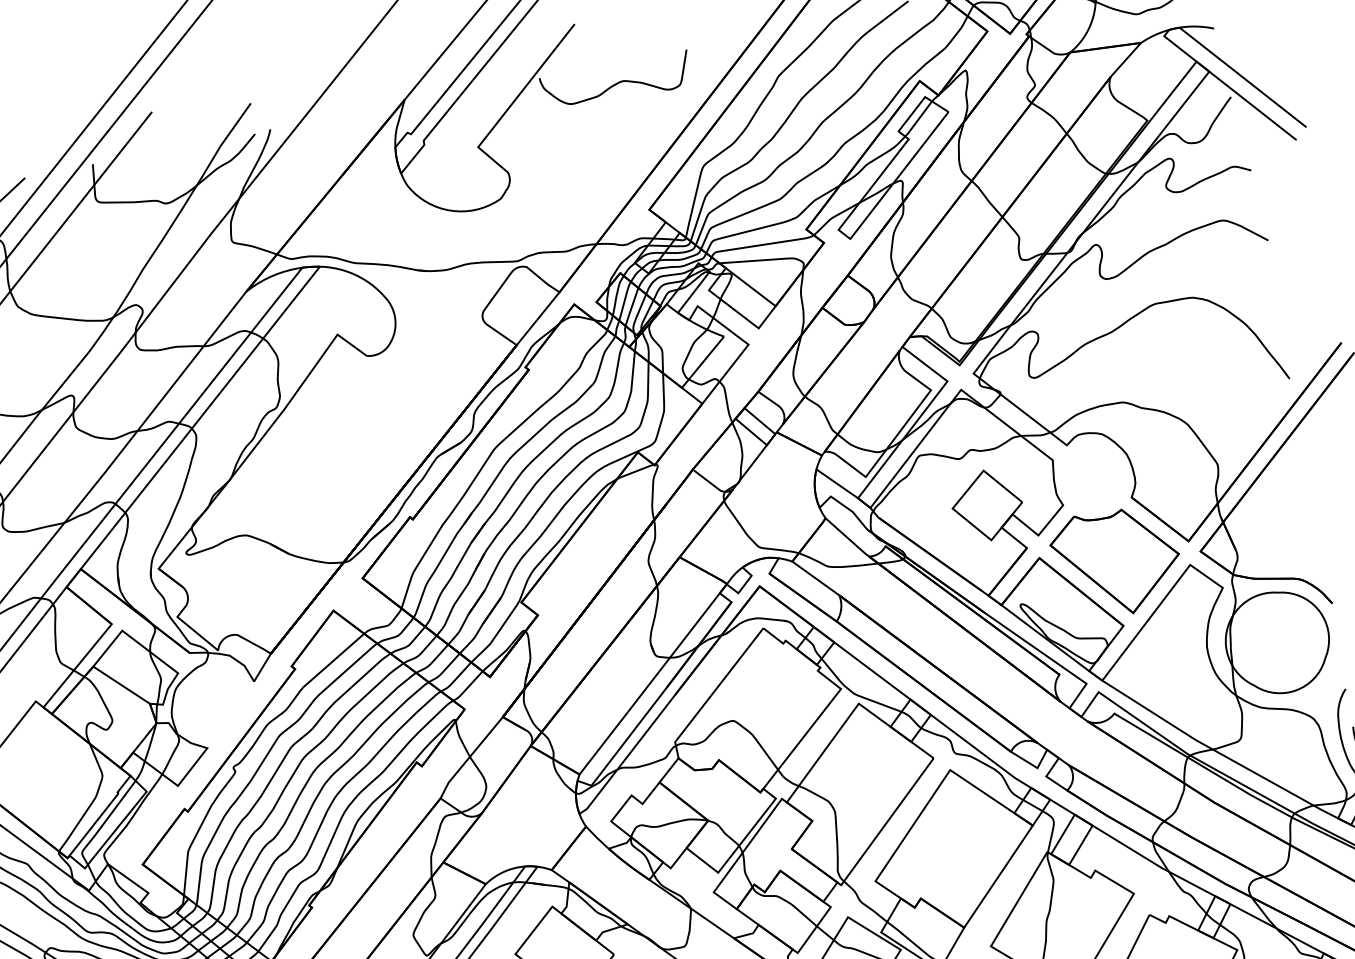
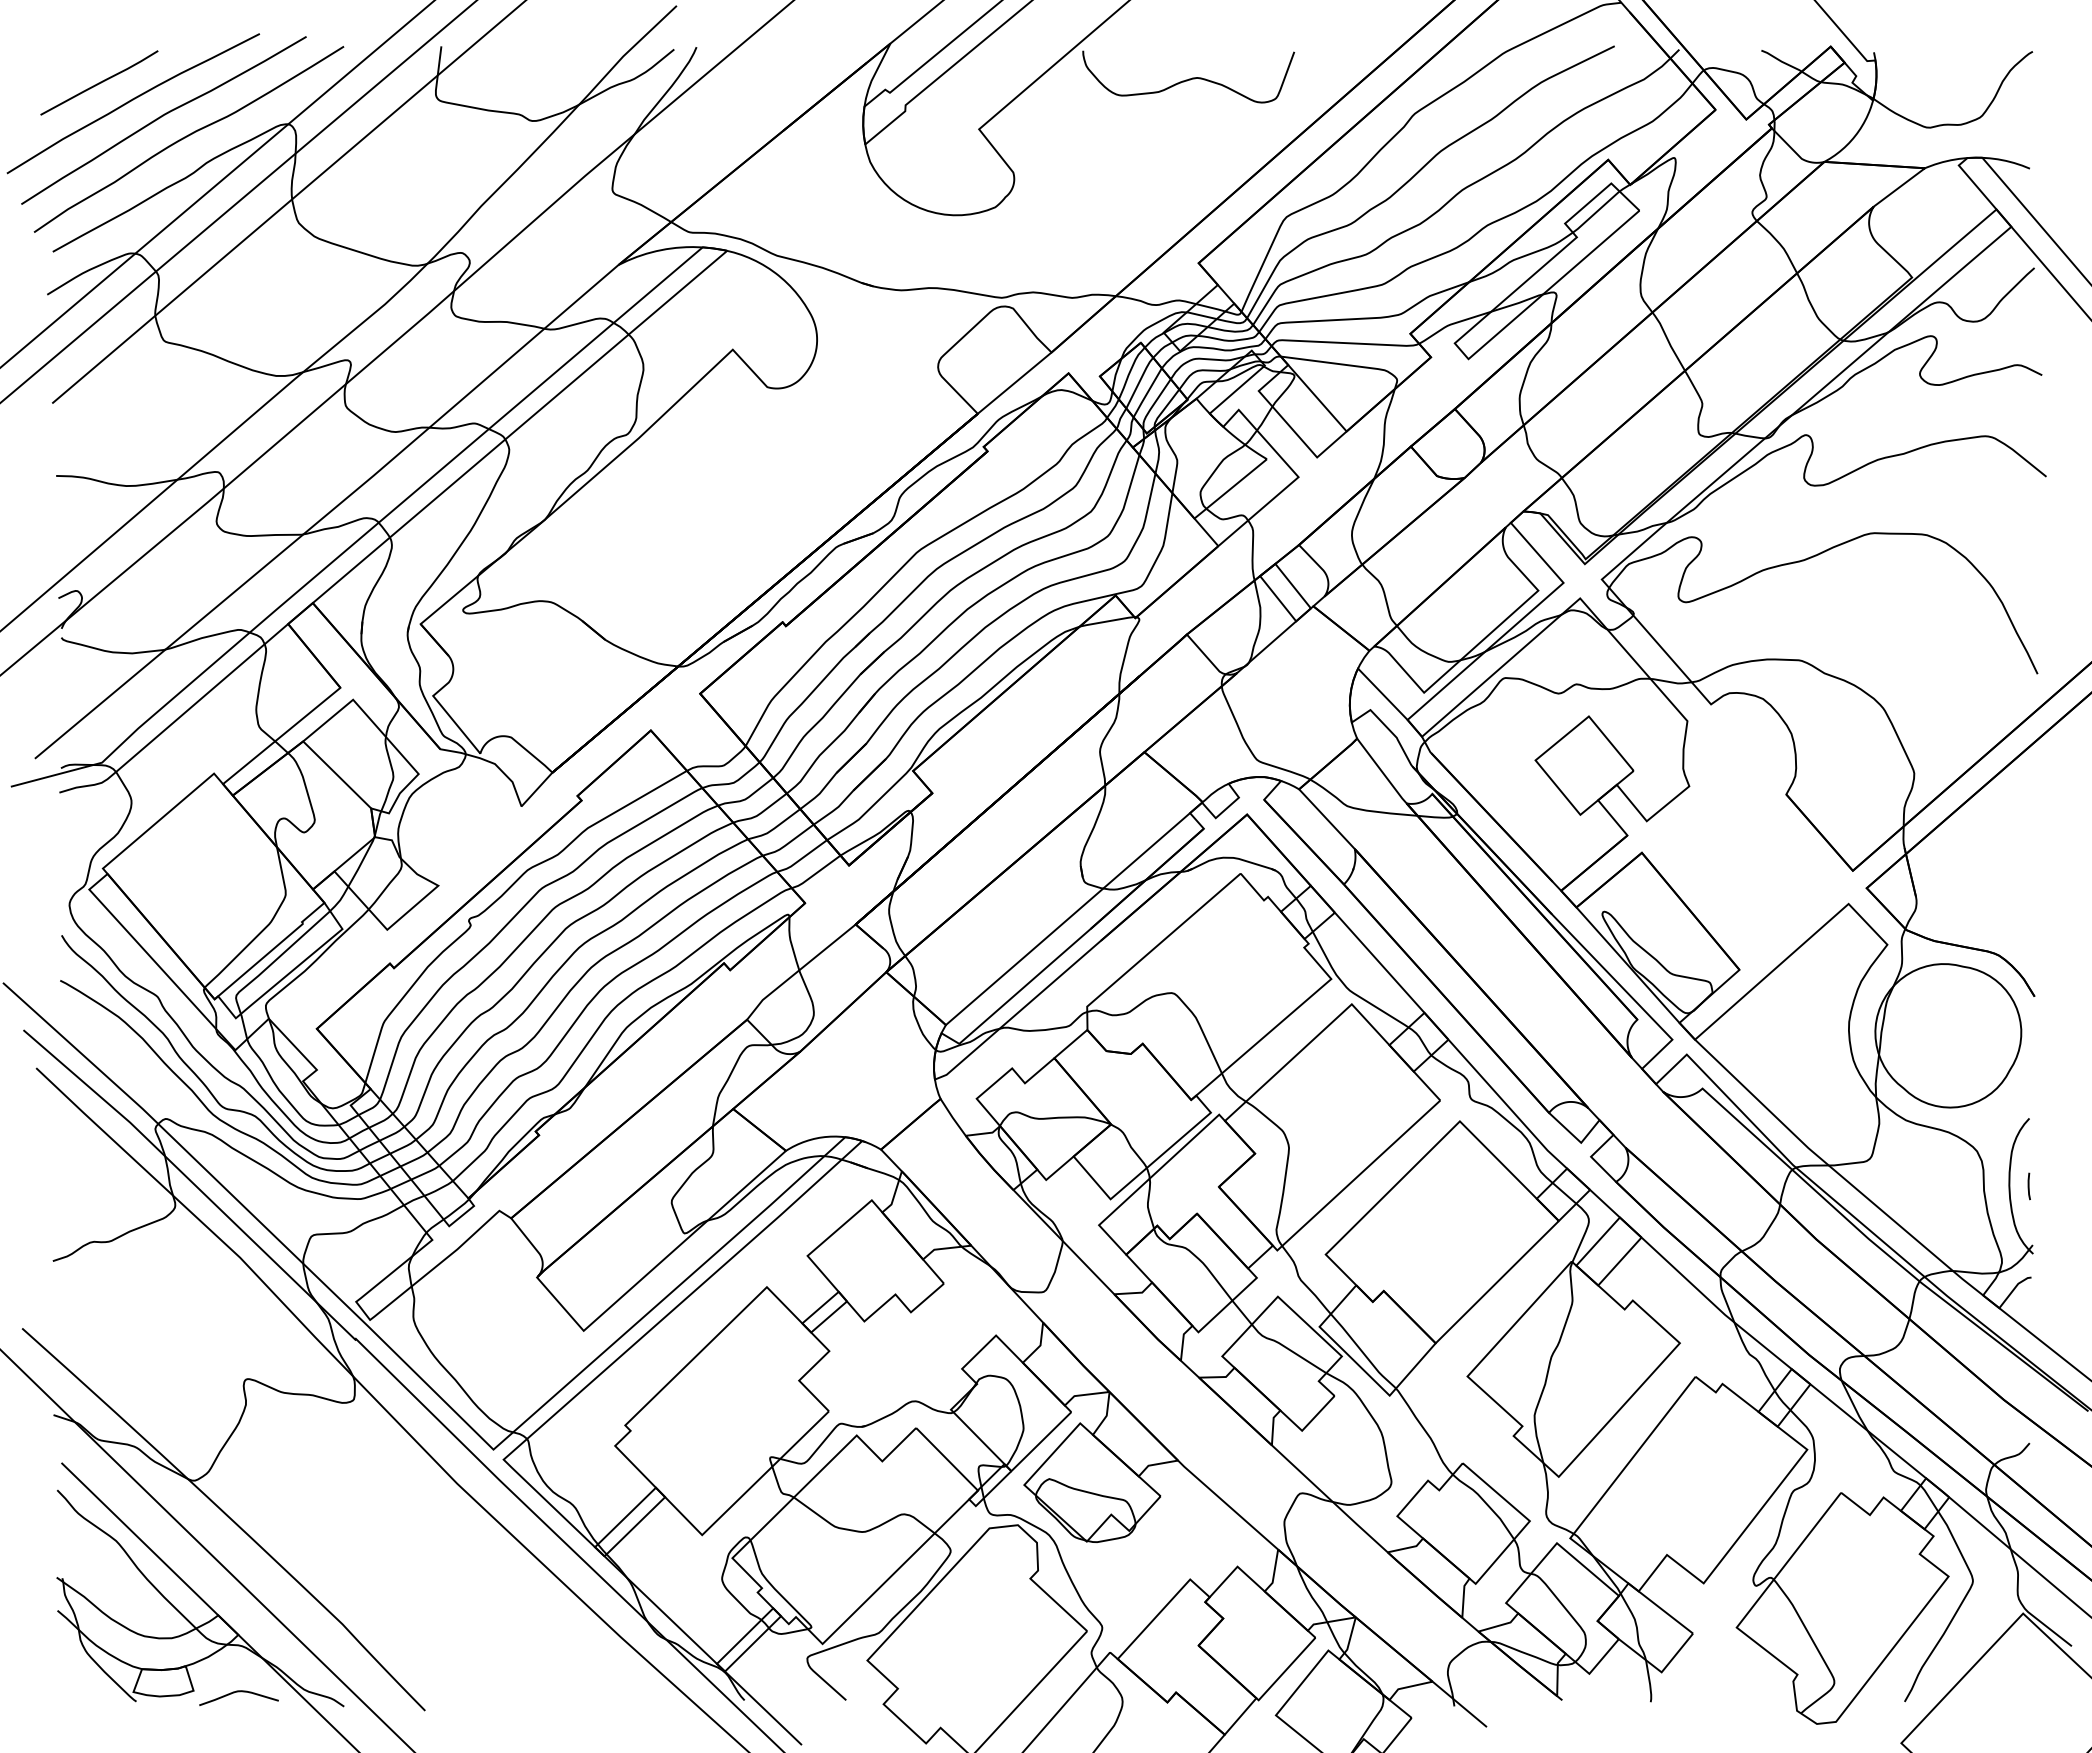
part: (1116, 561) -> (1747, 879), removed

